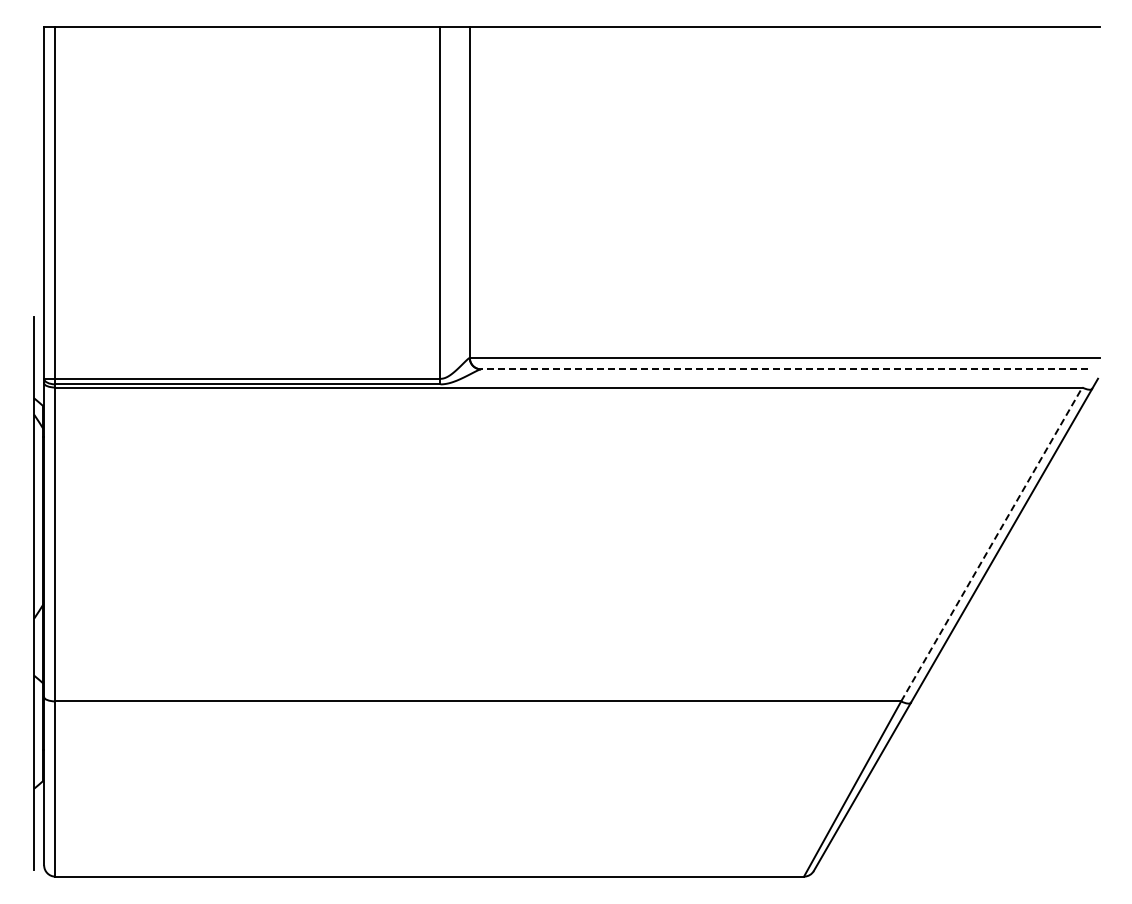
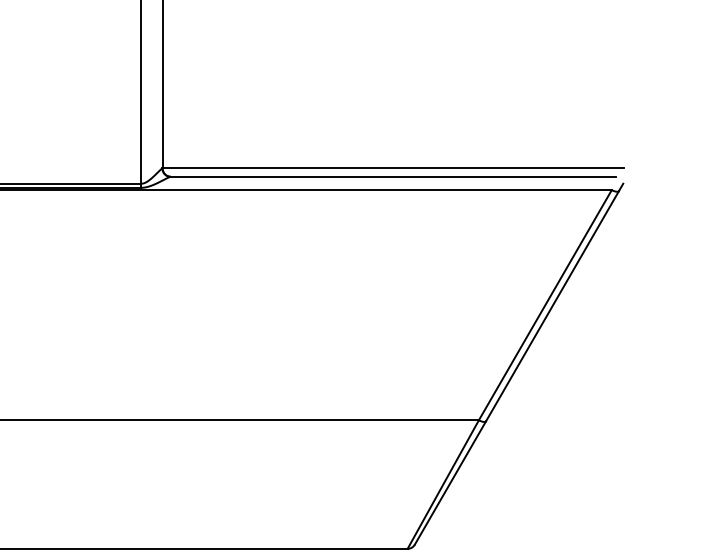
line: (784, 369) -> (393, 176), dashed -> solid
line: (992, 544) -> (545, 305), dashed -> solid

